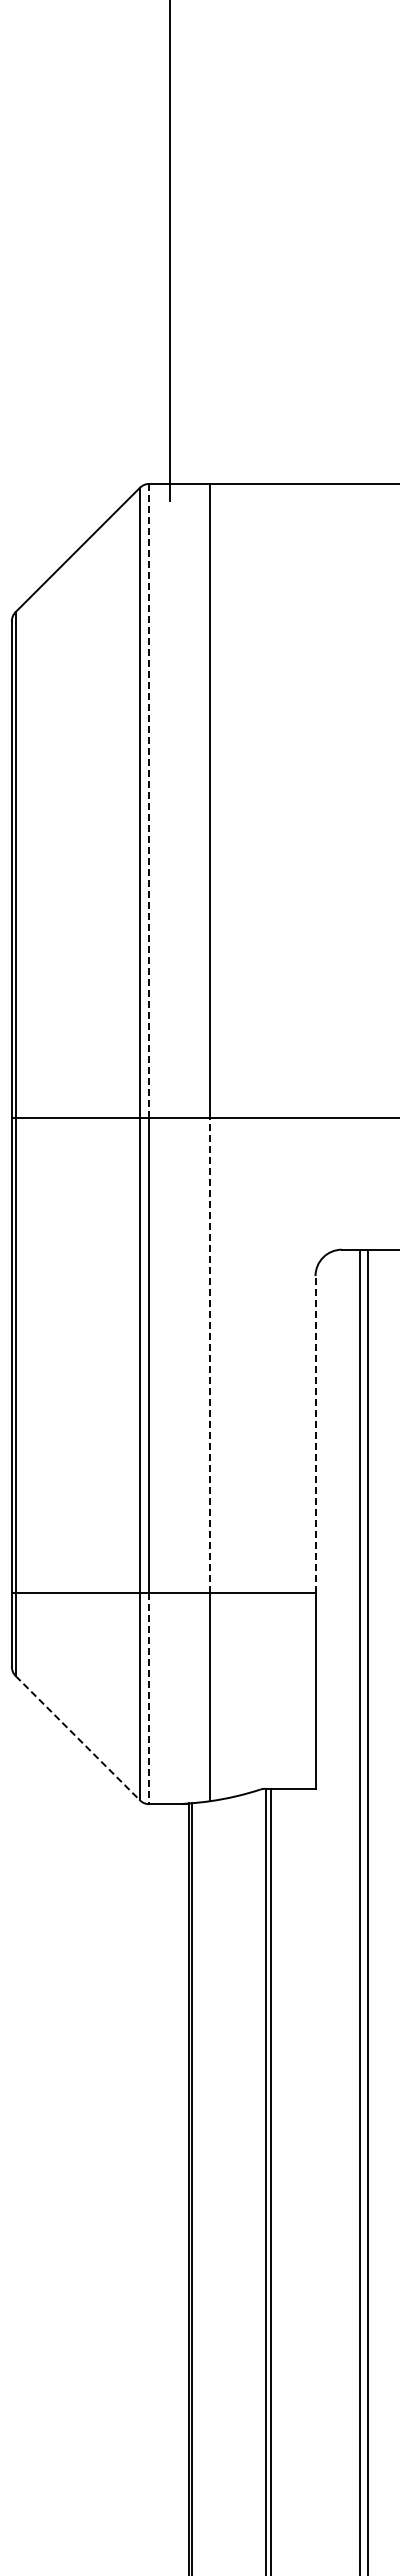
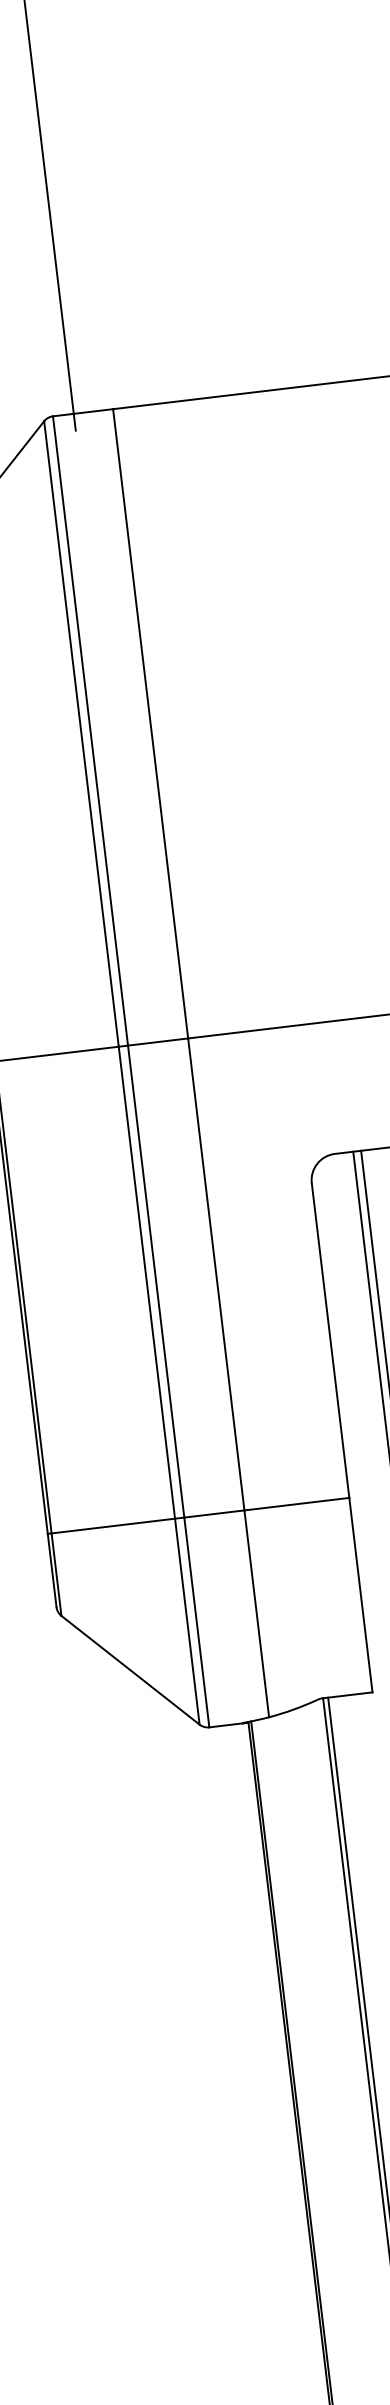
line: (149, 800) -> (90, 730), dashed -> solid
line: (209, 1355) -> (215, 1274), dashed -> solid
line: (315, 1434) -> (330, 1340), dashed -> solid
line: (149, 1698) -> (196, 1622), dashed -> solid
line: (77, 1738) -> (130, 1670), dashed -> solid

